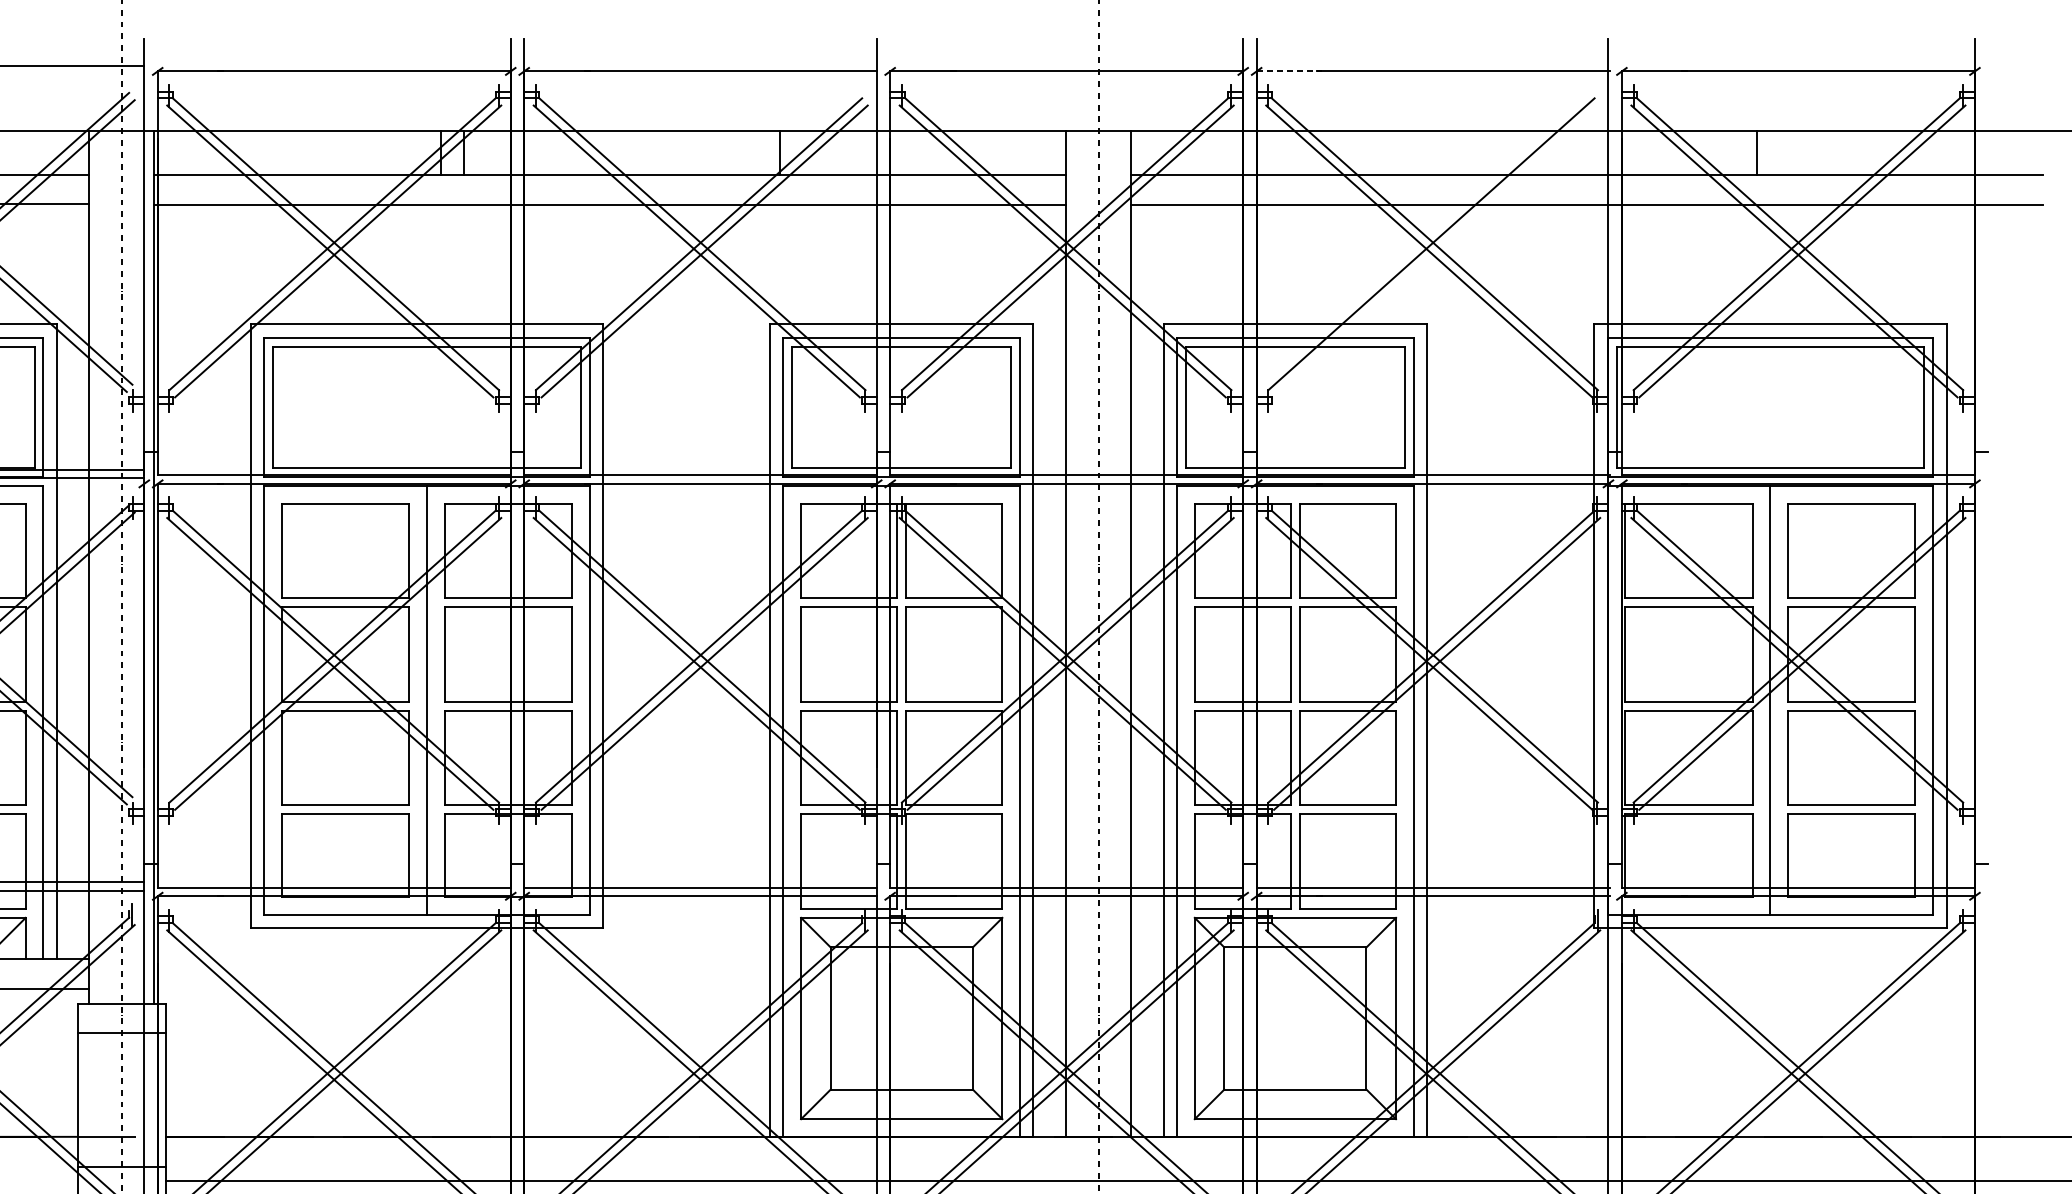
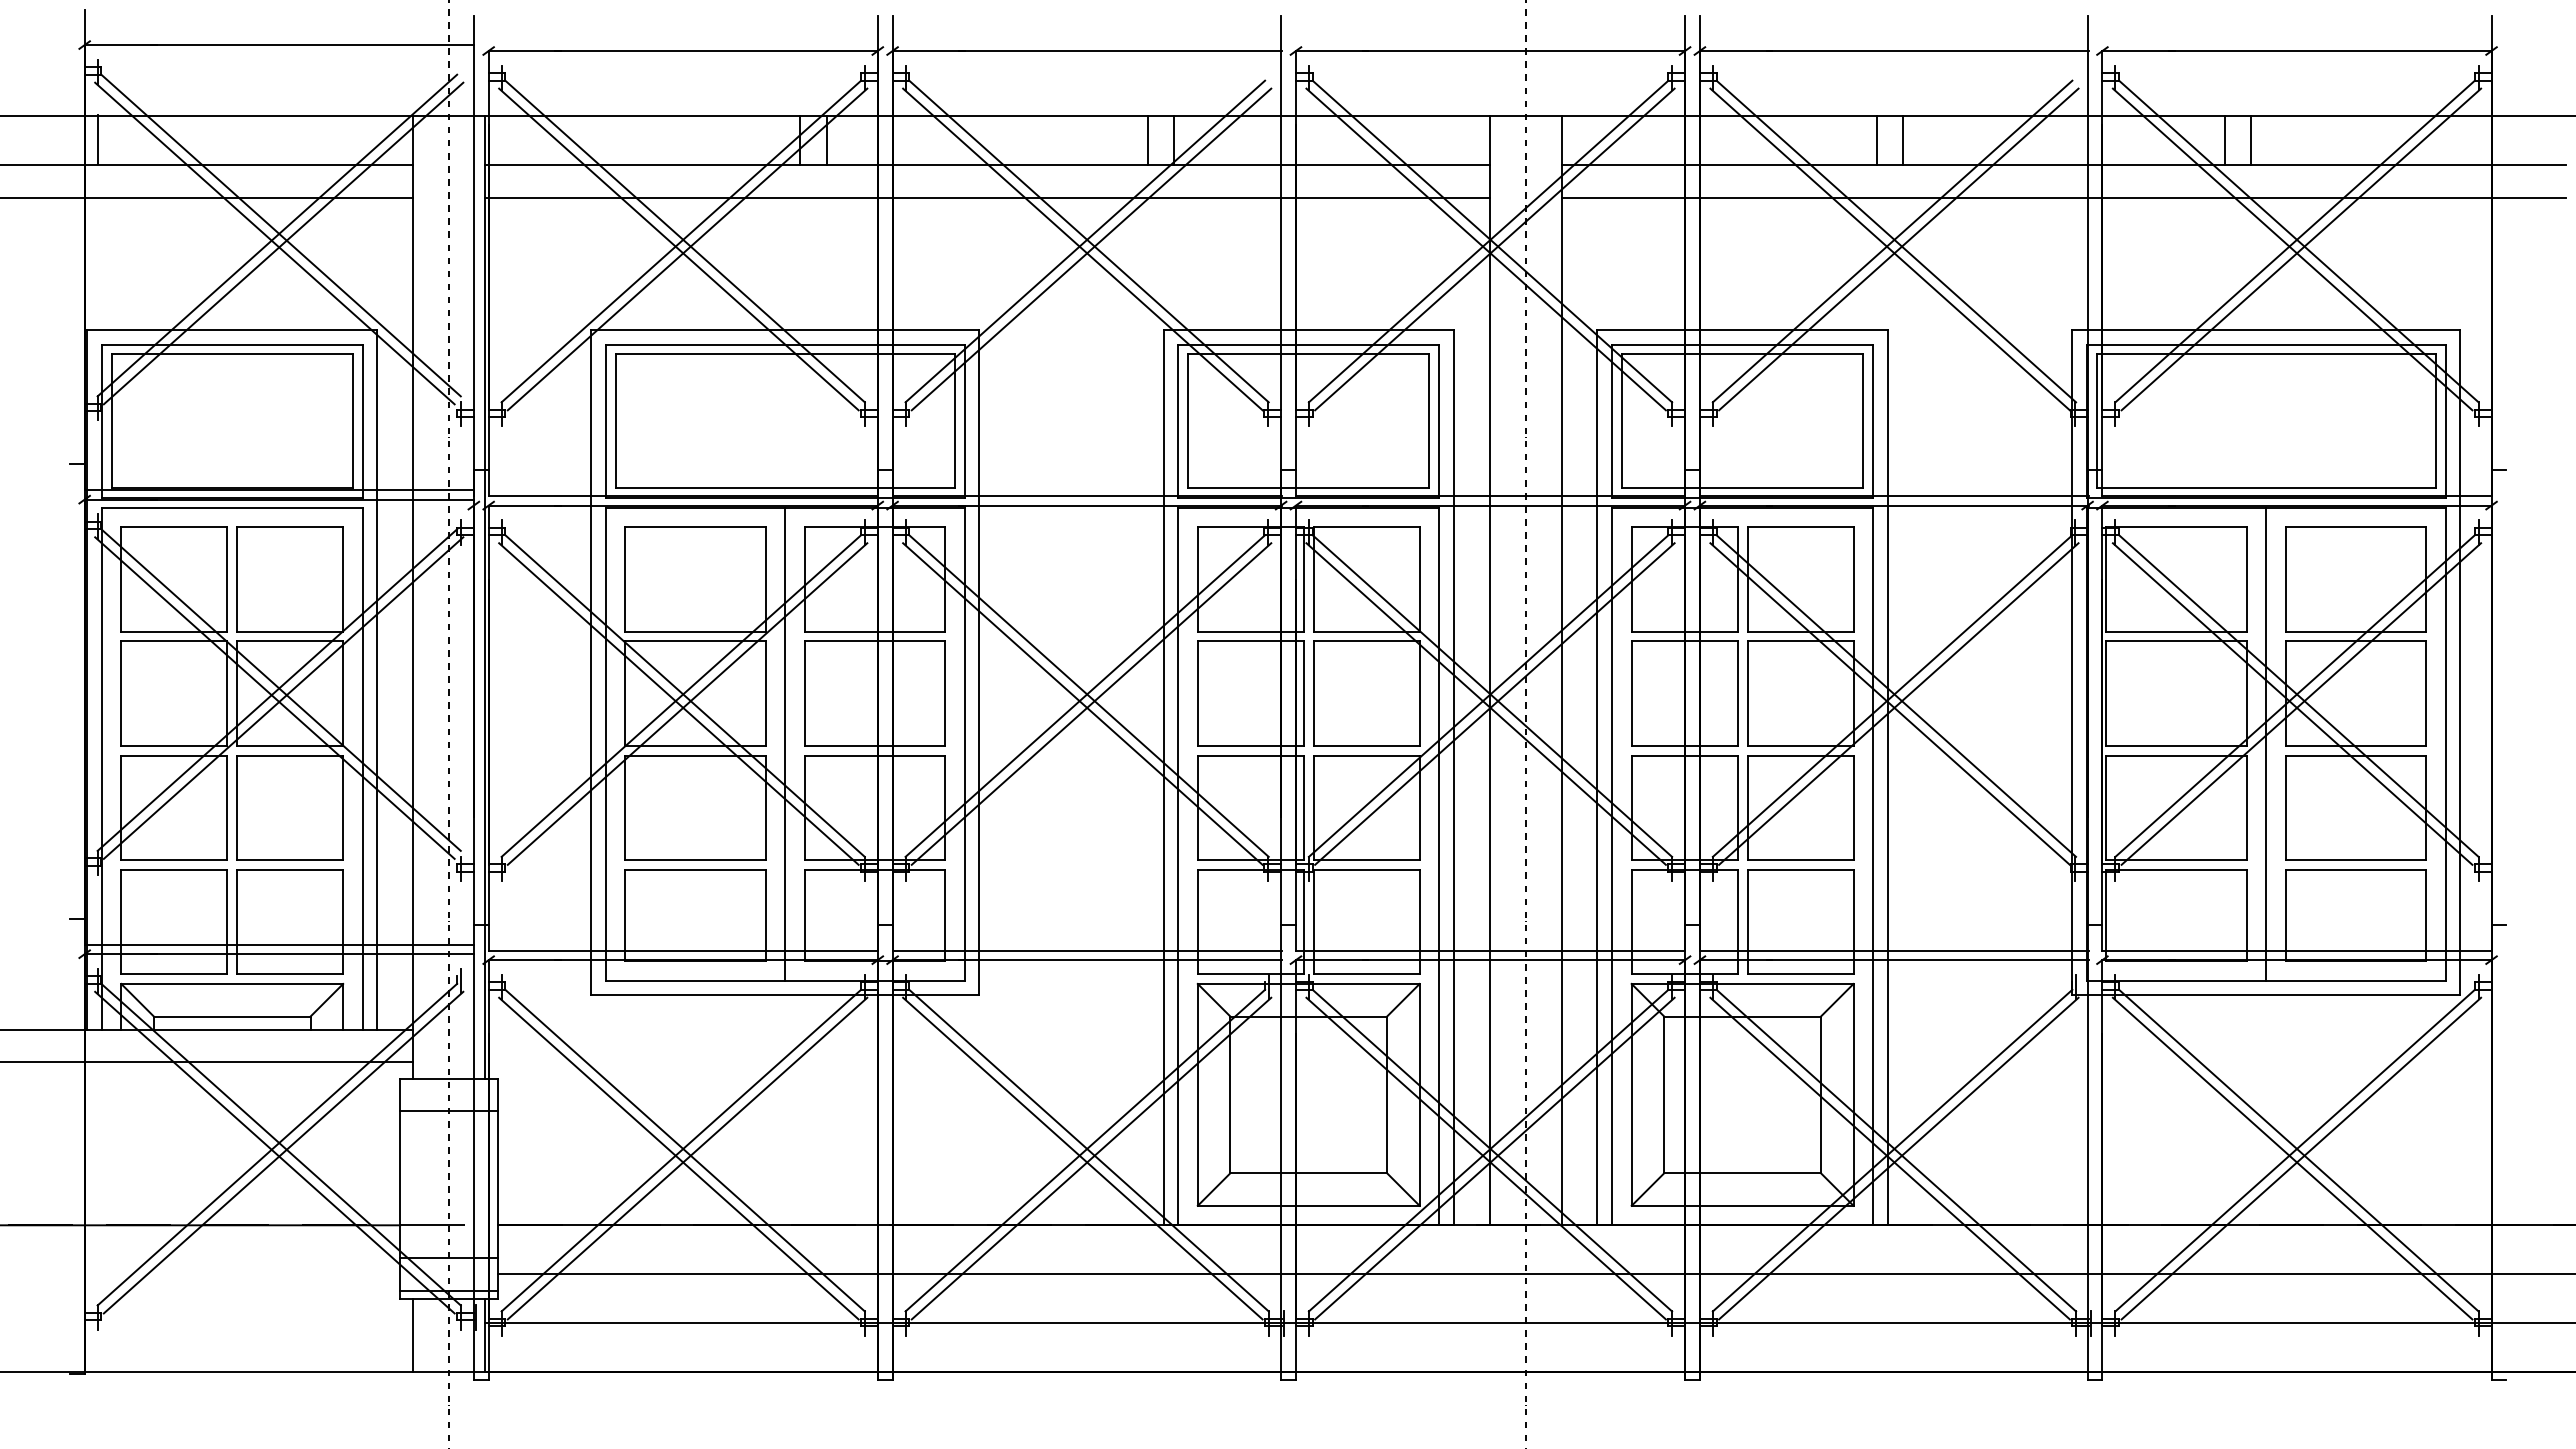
line: (1289, 71) -> (1736, 51), dashed -> solid
line: (756, 152) -> (1148, 140), added
line: (1416, 152) -> (1876, 140), added
line: (1441, 152) -> (1903, 140), added
line: (1732, 152) -> (2224, 140), added
line: (1436, 251) -> (1898, 249), added

